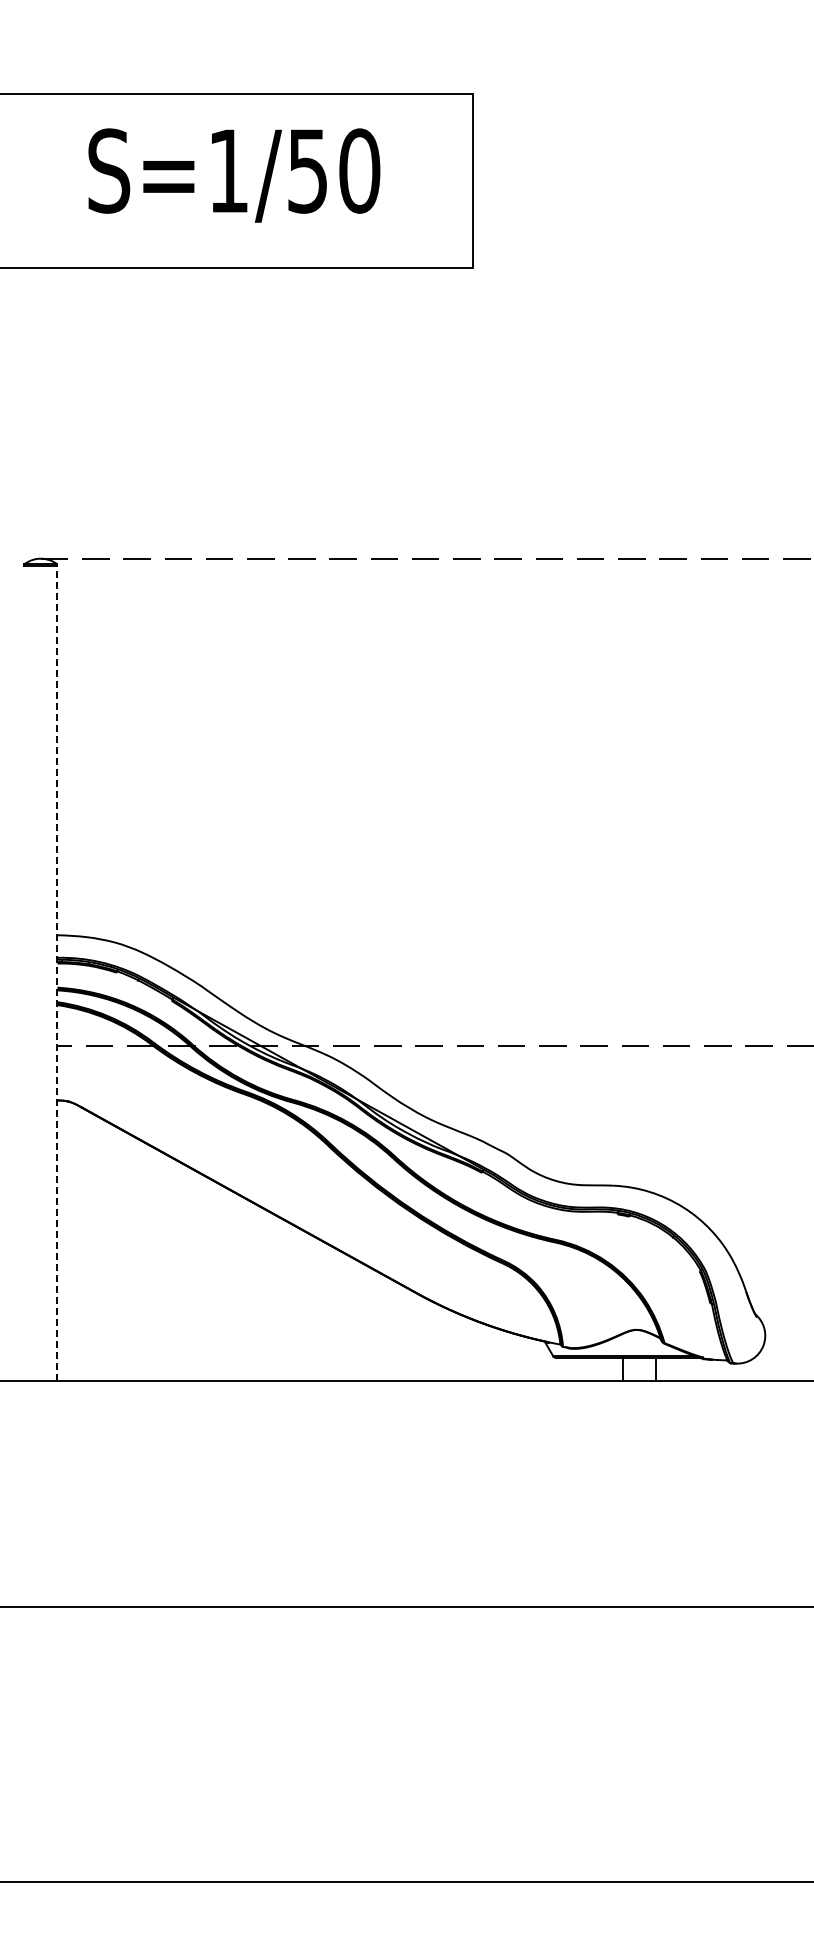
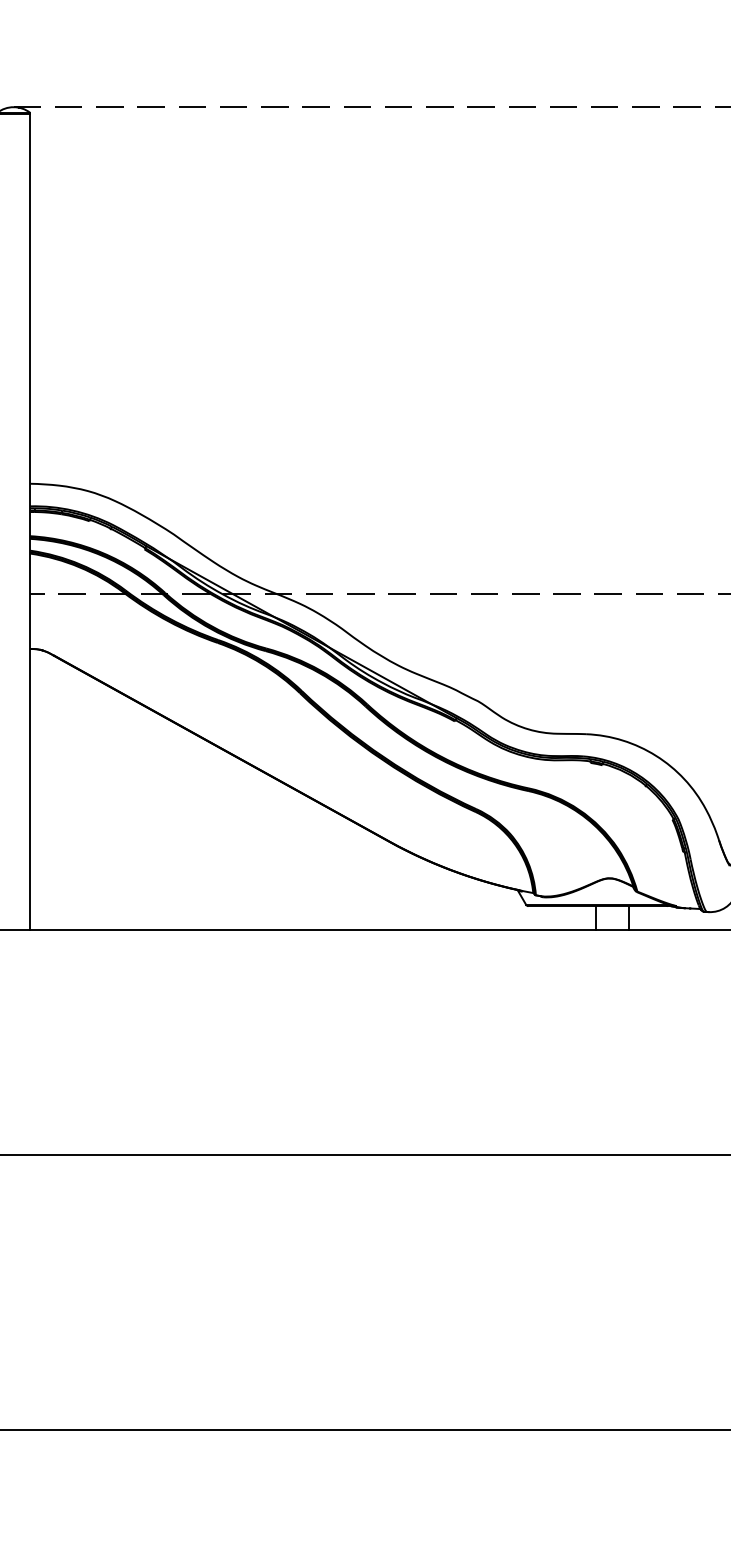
line: (57, 973) -> (30, 522), dashed -> solid

